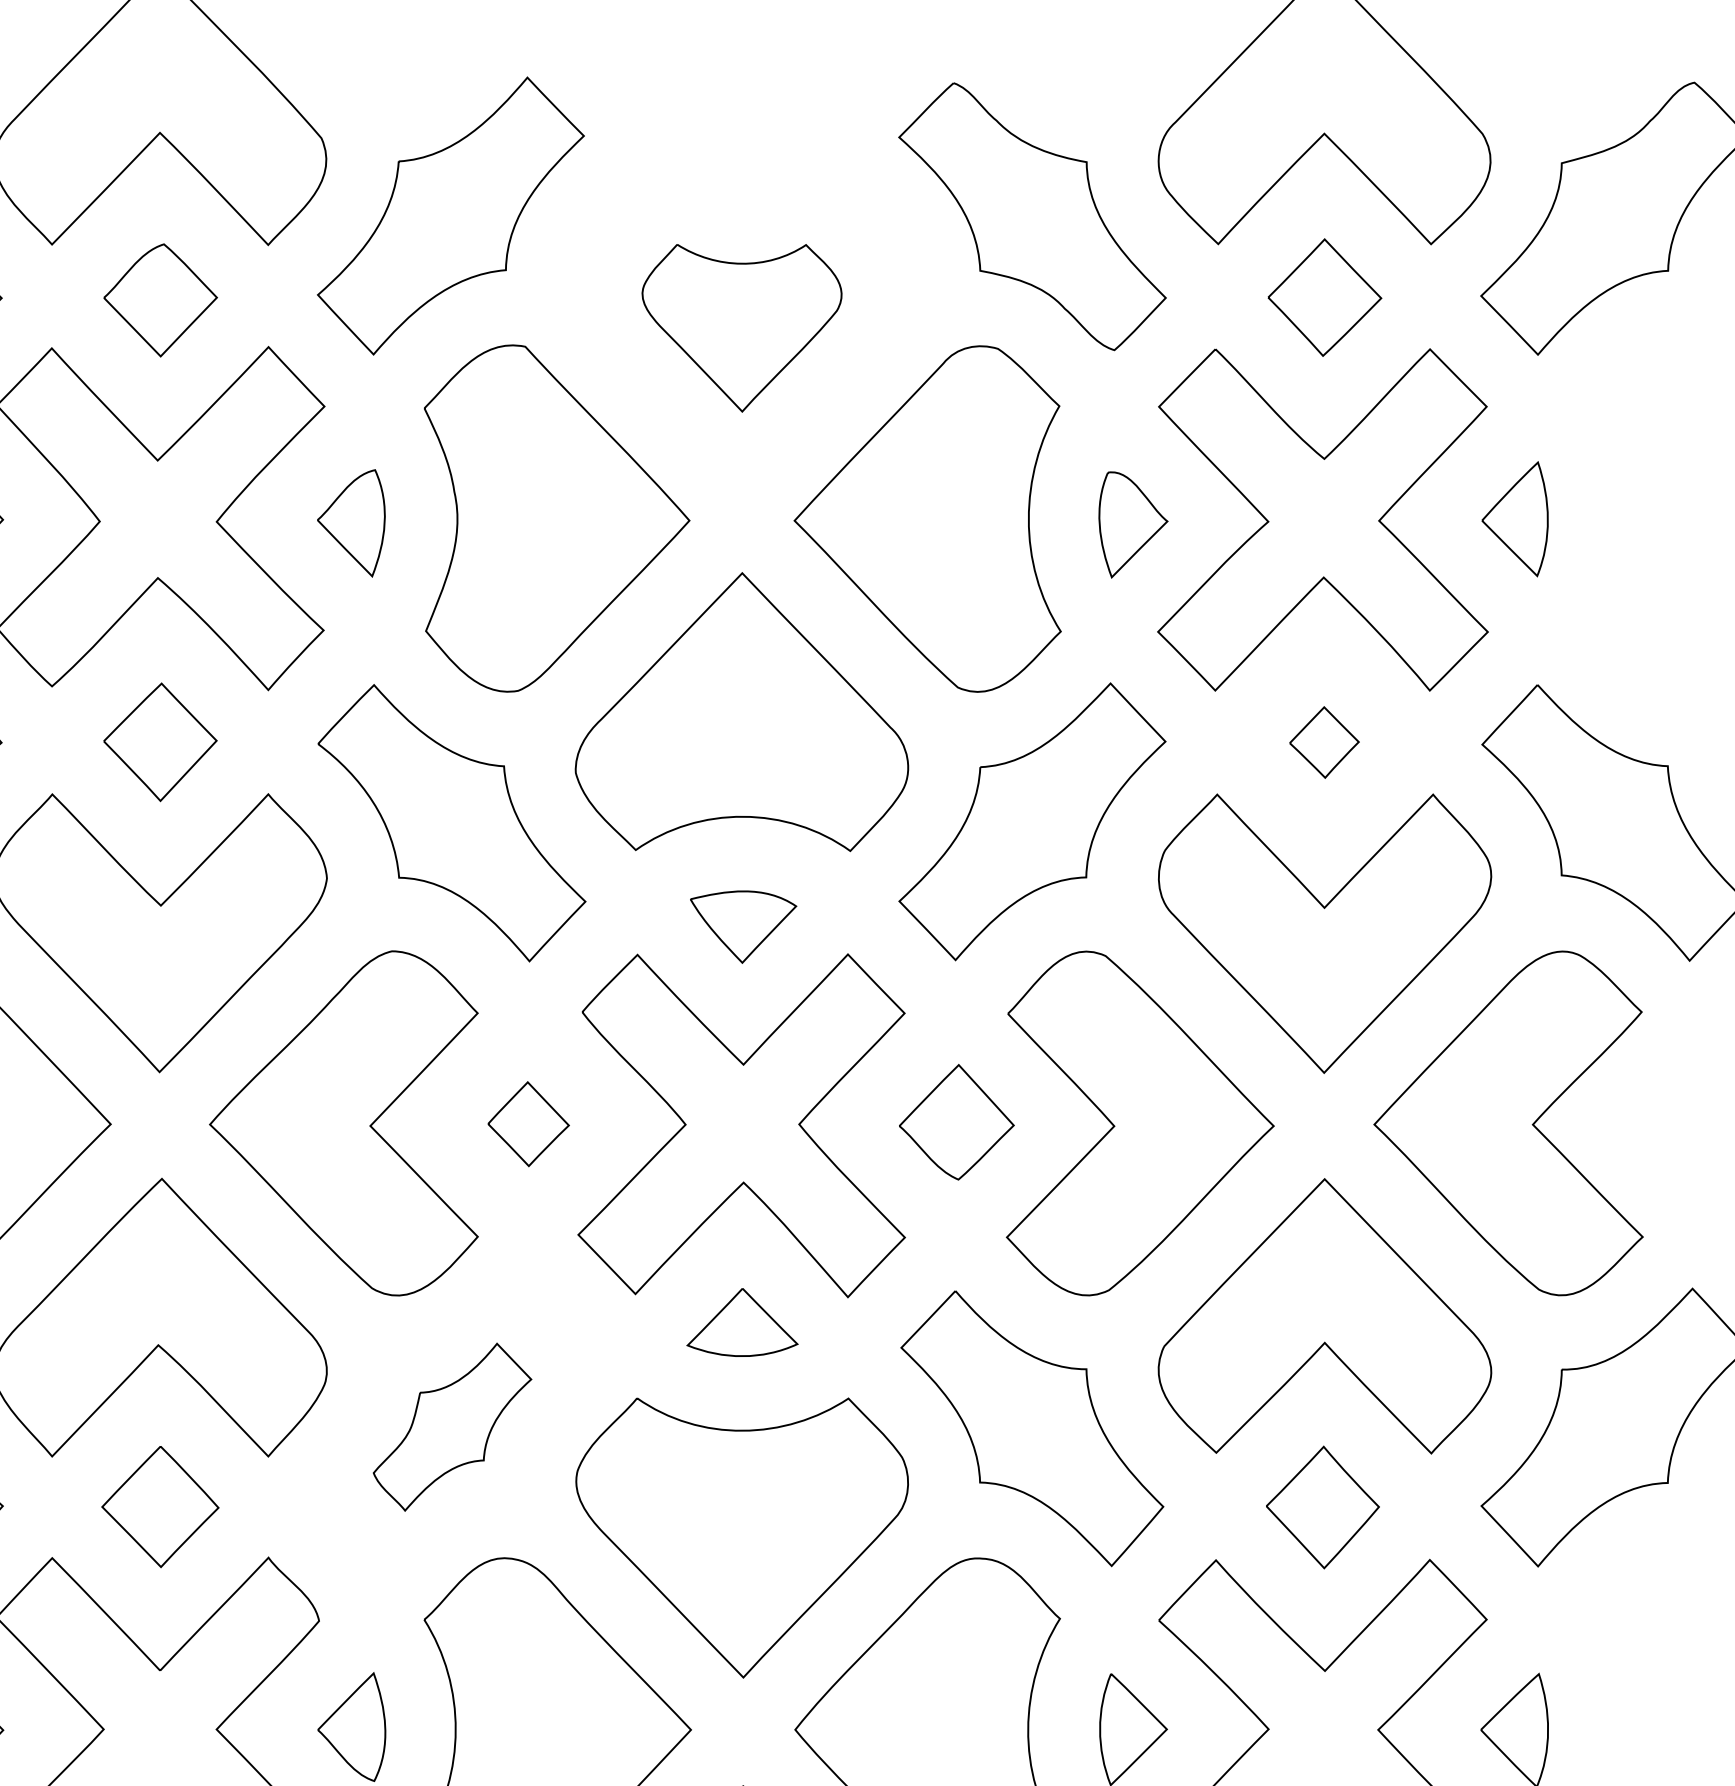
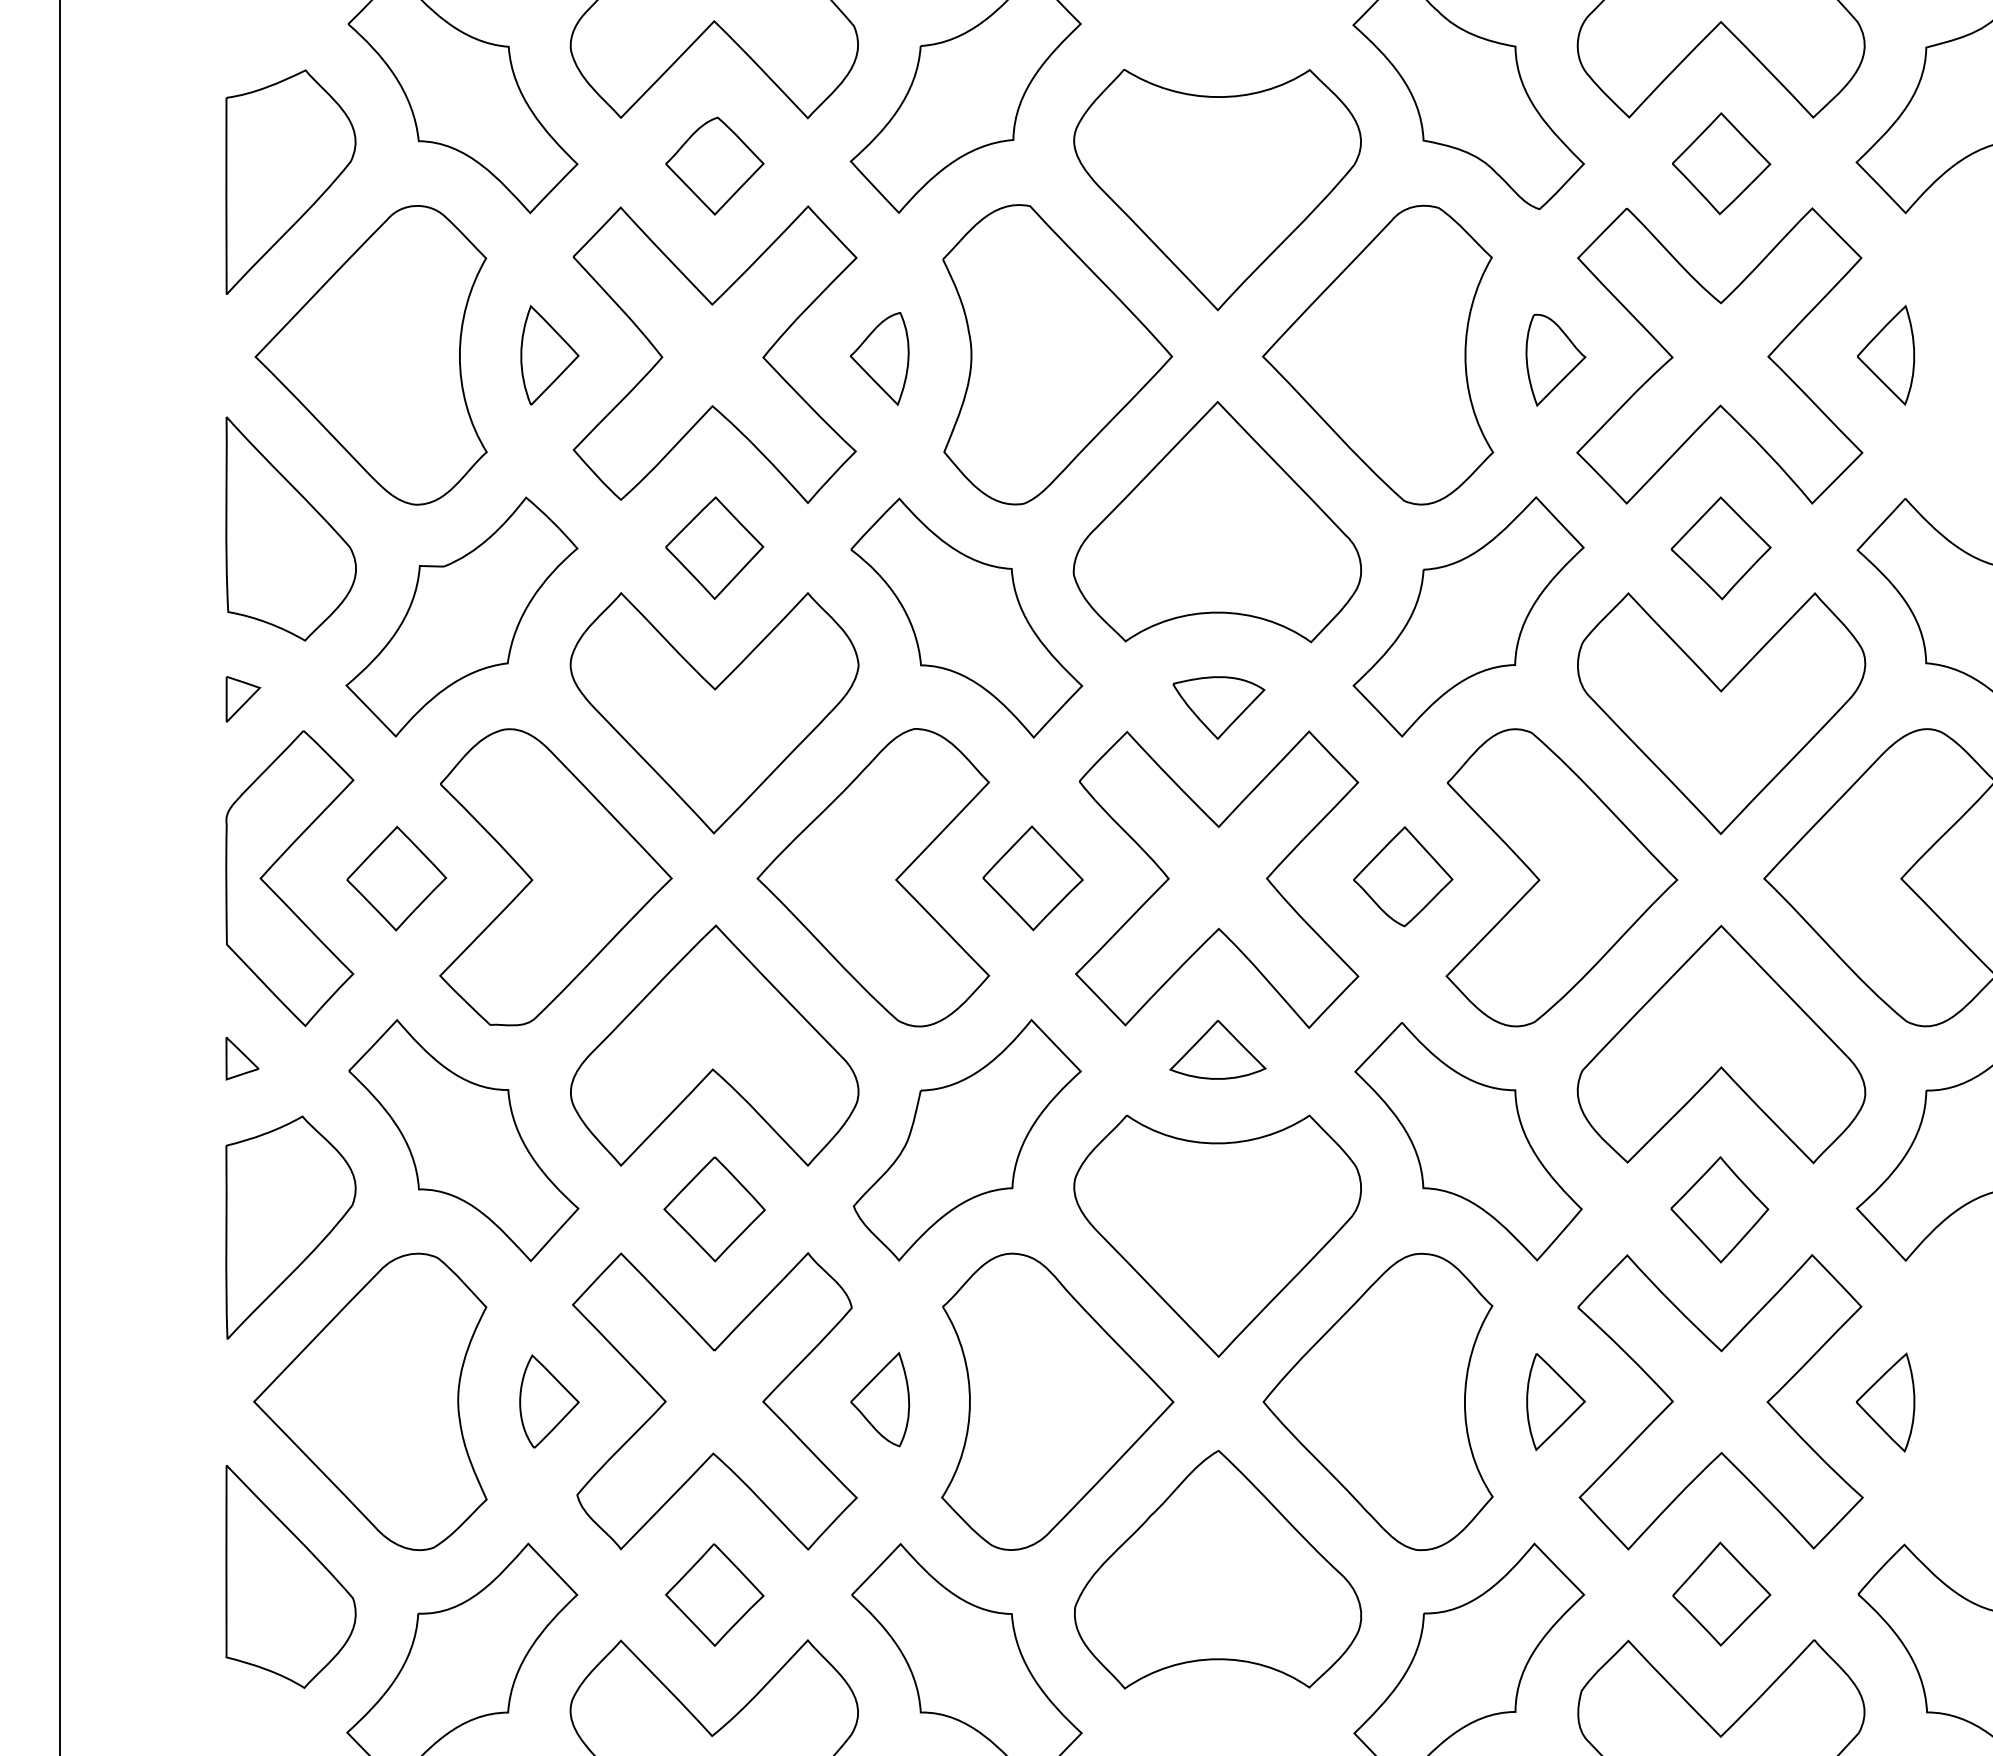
part: (742, 328) -> (1217, 190), size x1.67
part: (1323, 742) -> (1720, 548), size x1.67
part: (528, 1124) -> (1032, 878), size x1.43
part: (451, 1427) -> (966, 1140), size x1.67

